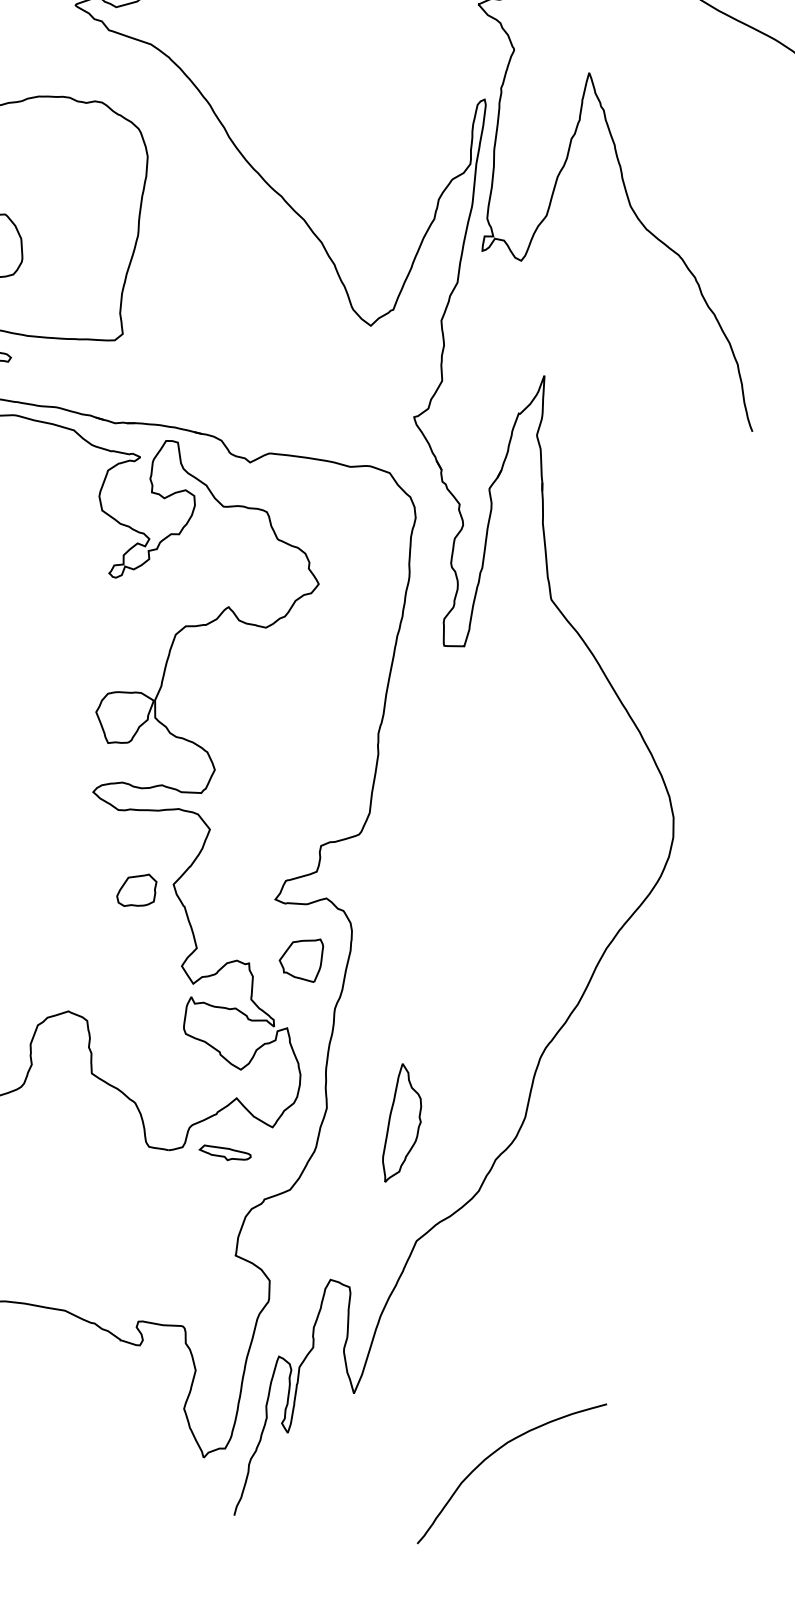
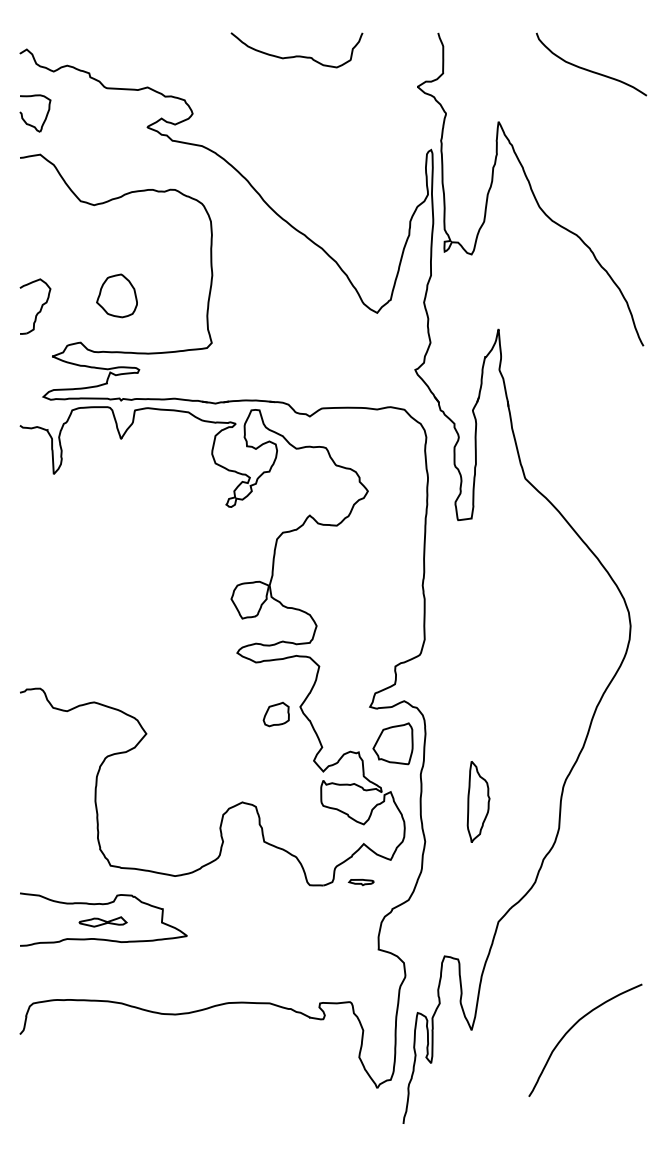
part: (300, 957) -> (392, 743), size x1.4
part: (404, 1123) -> (478, 801), moved
part: (223, 1153) -> (360, 882), size x0.7
curve: (497, 1452) -> (573, 1027), moved

